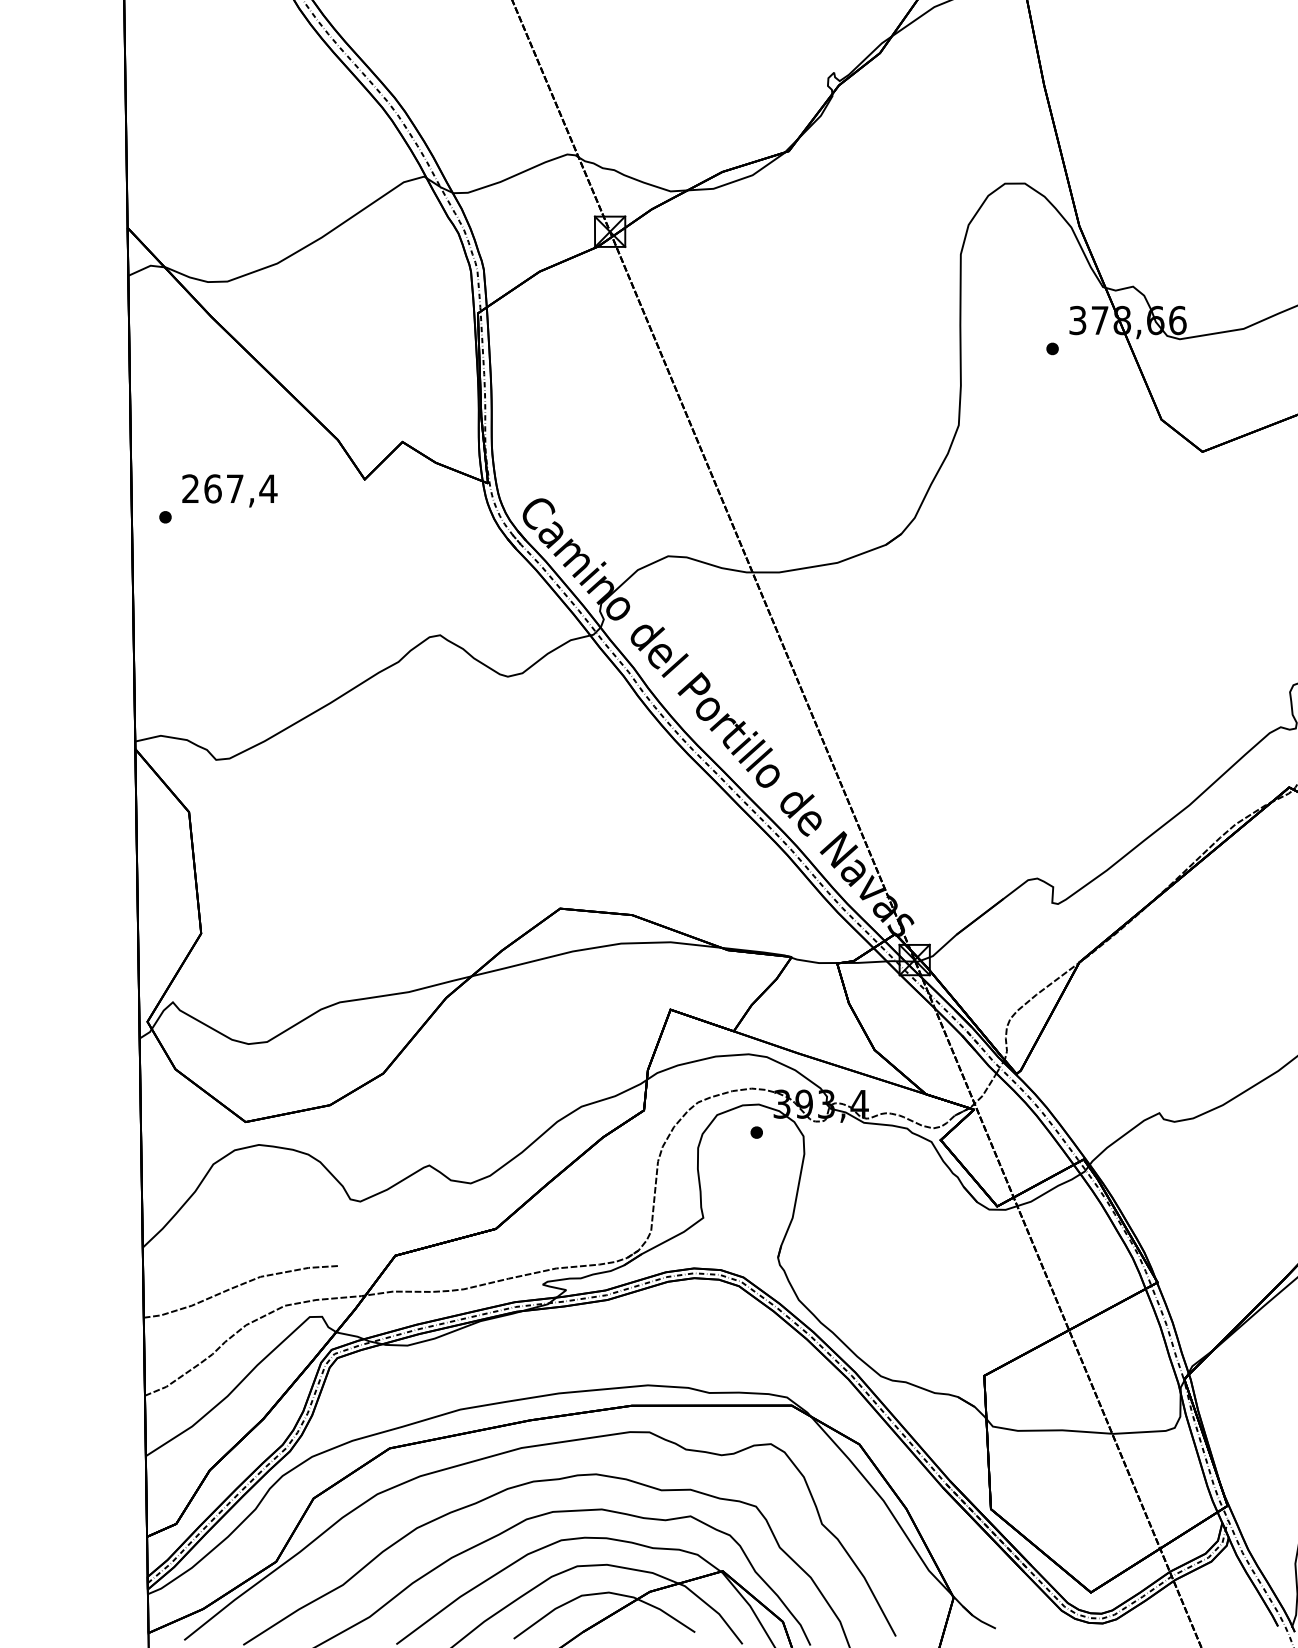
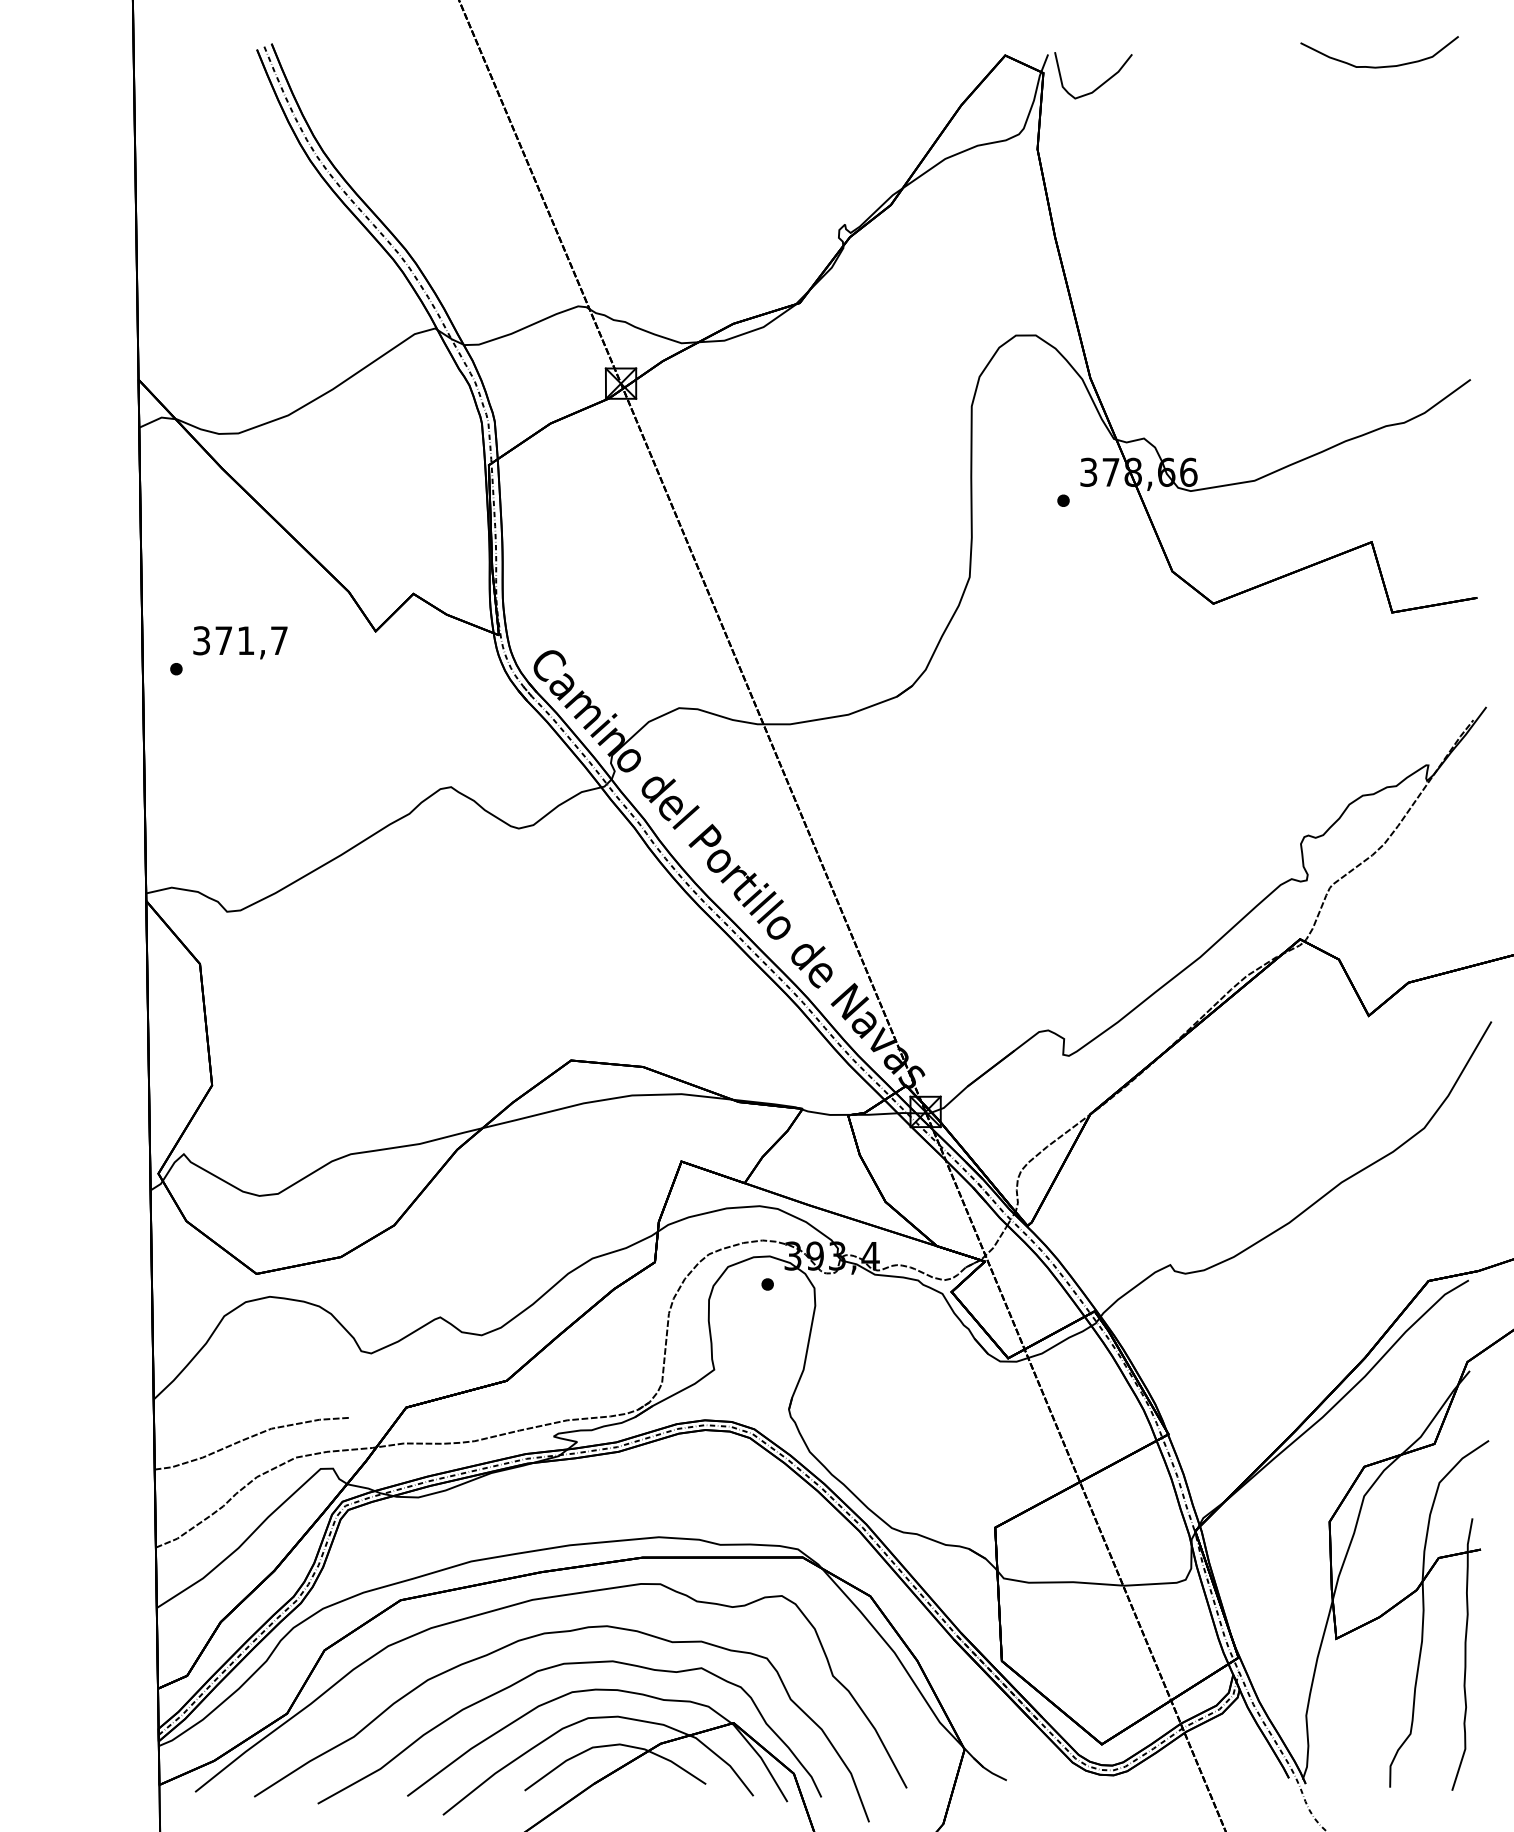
text: (229, 488) -> (240, 640), 267,4 -> 371,7

